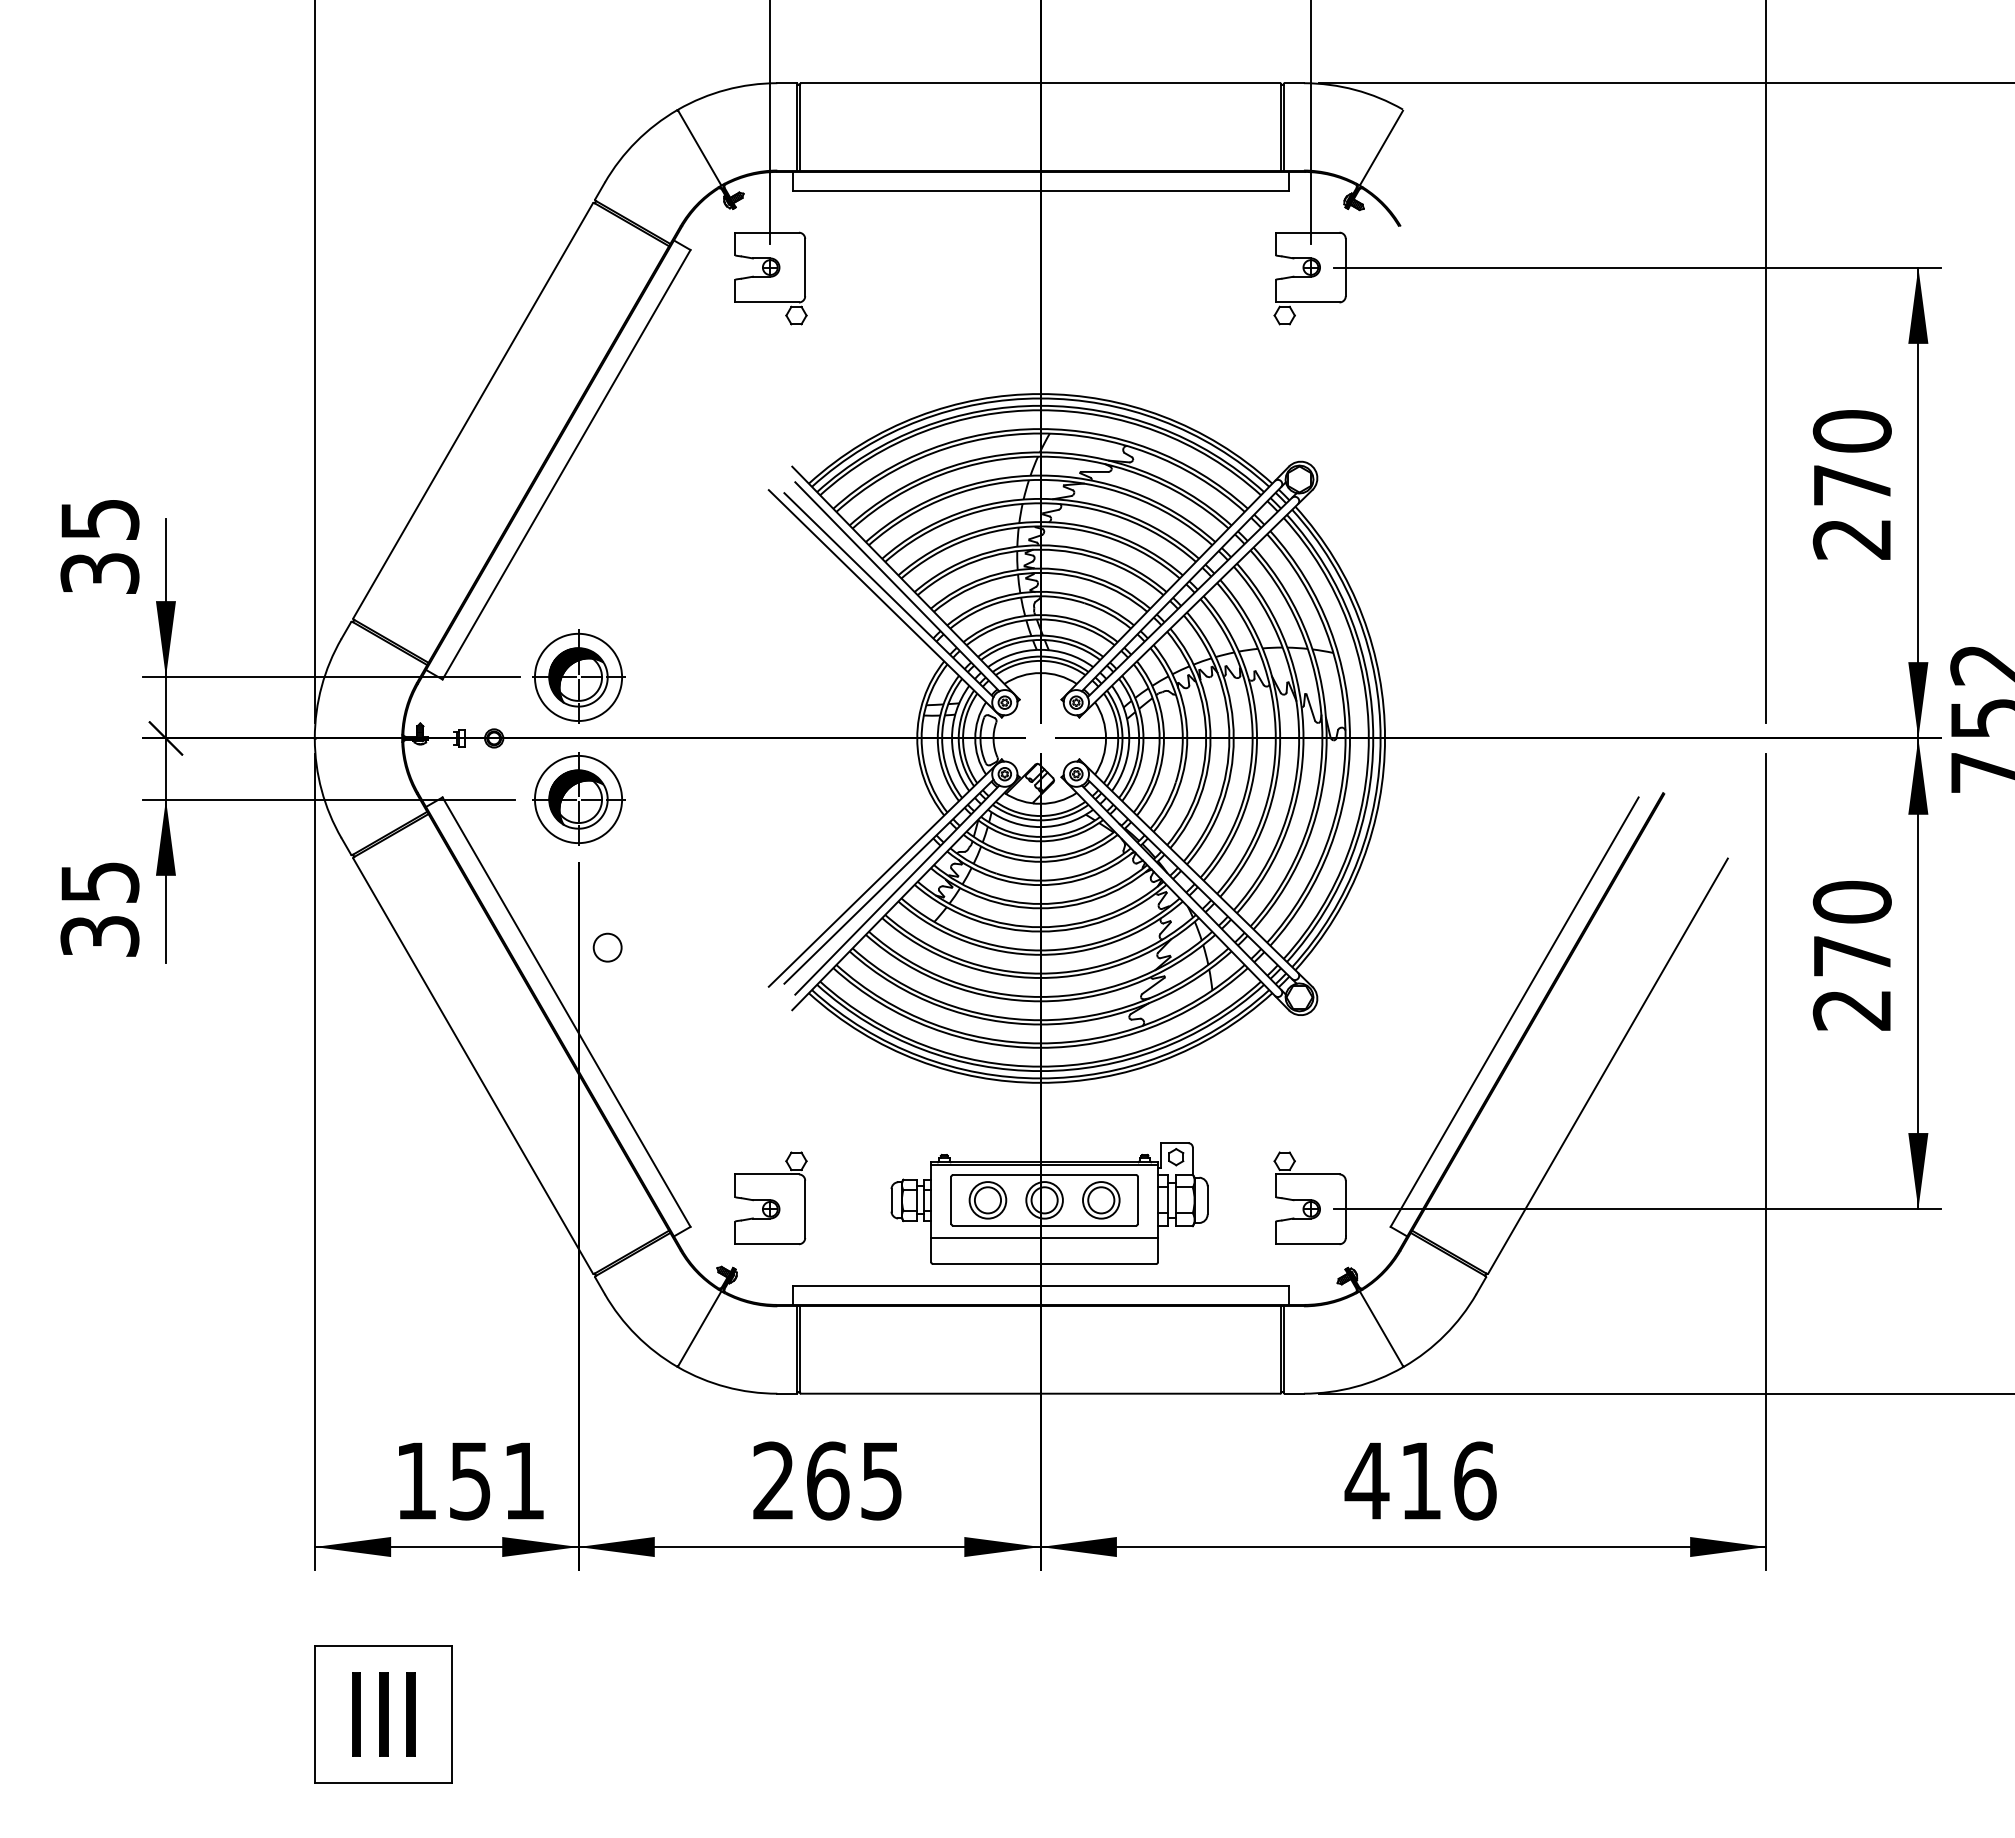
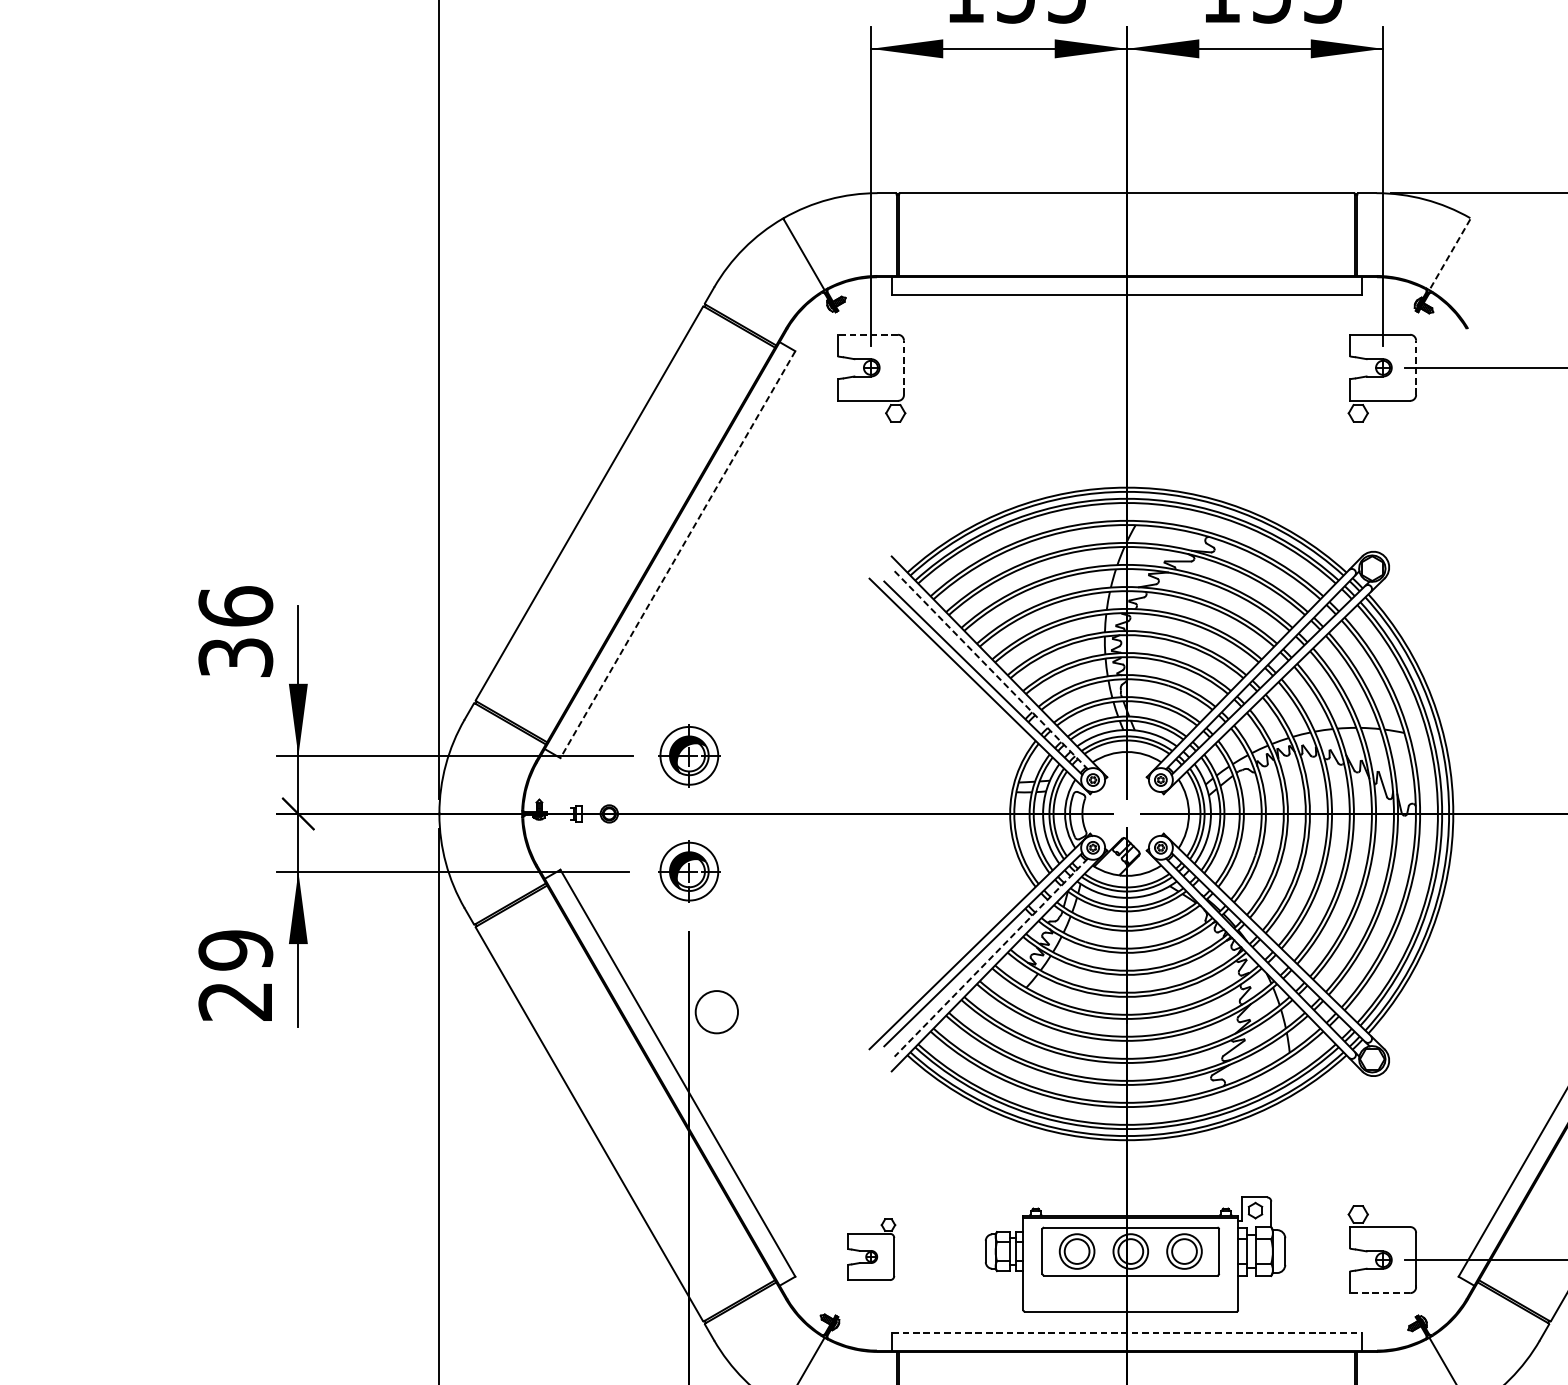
line: (1381, 148) -> (1449, 255), solid -> dashed
line: (767, 232) -> (868, 334), solid -> dashed
line: (805, 267) -> (904, 367), solid -> dashed
line: (1345, 267) -> (1415, 367), solid -> dashed
line: (566, 464) -> (677, 554), solid -> dashed
text: (99, 519) -> (235, 606), 35 -> 36
line: (897, 587) -> (991, 670), solid -> dashed
part: (578, 676) -> (689, 755), size x0.7
part: (578, 798) -> (689, 870), size x0.7
line: (896, 890) -> (990, 957), solid -> dashed
text: (99, 908) -> (235, 975), 35 -> 29
circle: (607, 947) -> (716, 1012), size x1.6
part: (770, 1198) -> (871, 1249), size x0.7
line: (1044, 1237) -> (1130, 1286), removed
line: (1307, 1244) -> (1379, 1293), solid -> dashed
line: (1040, 1285) -> (1126, 1332), solid -> dashed

